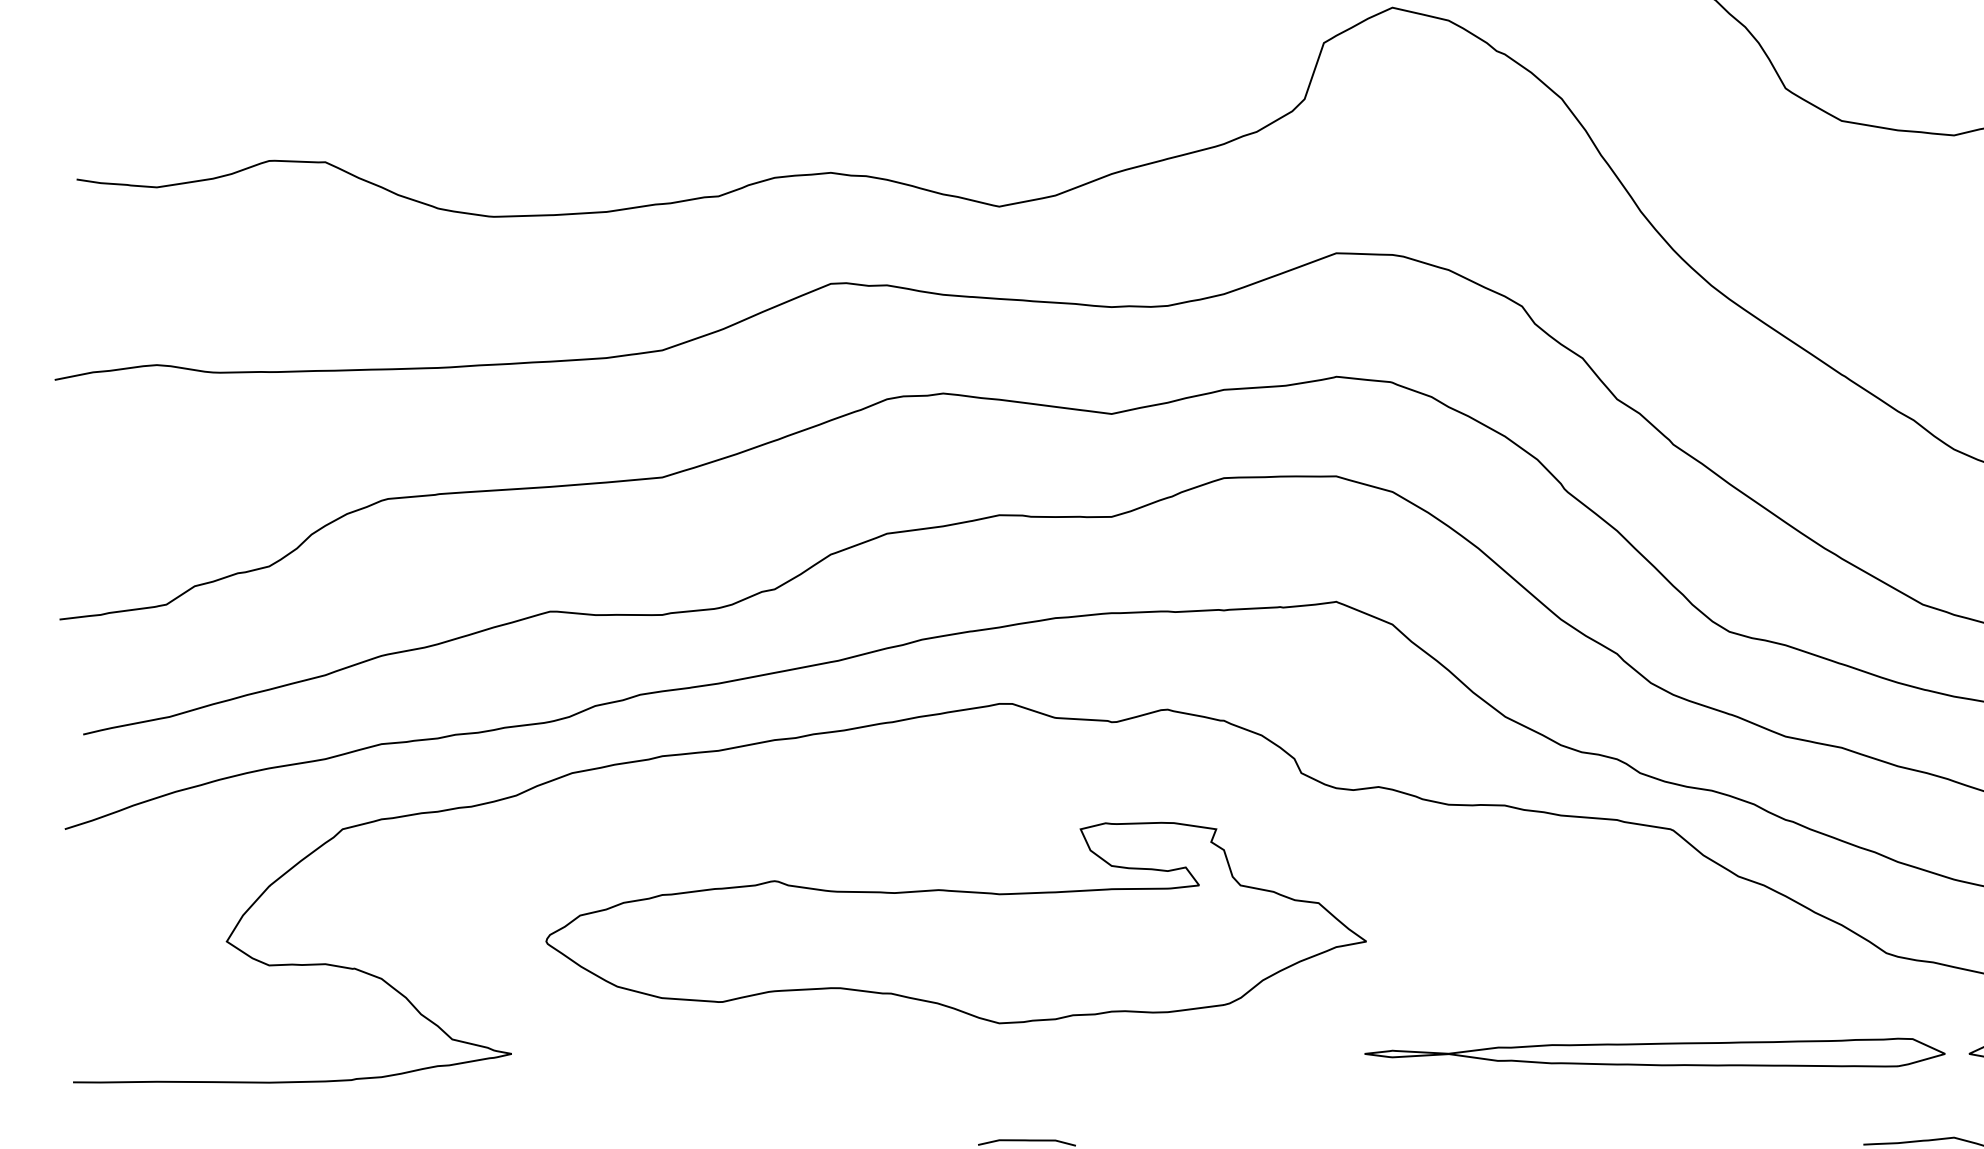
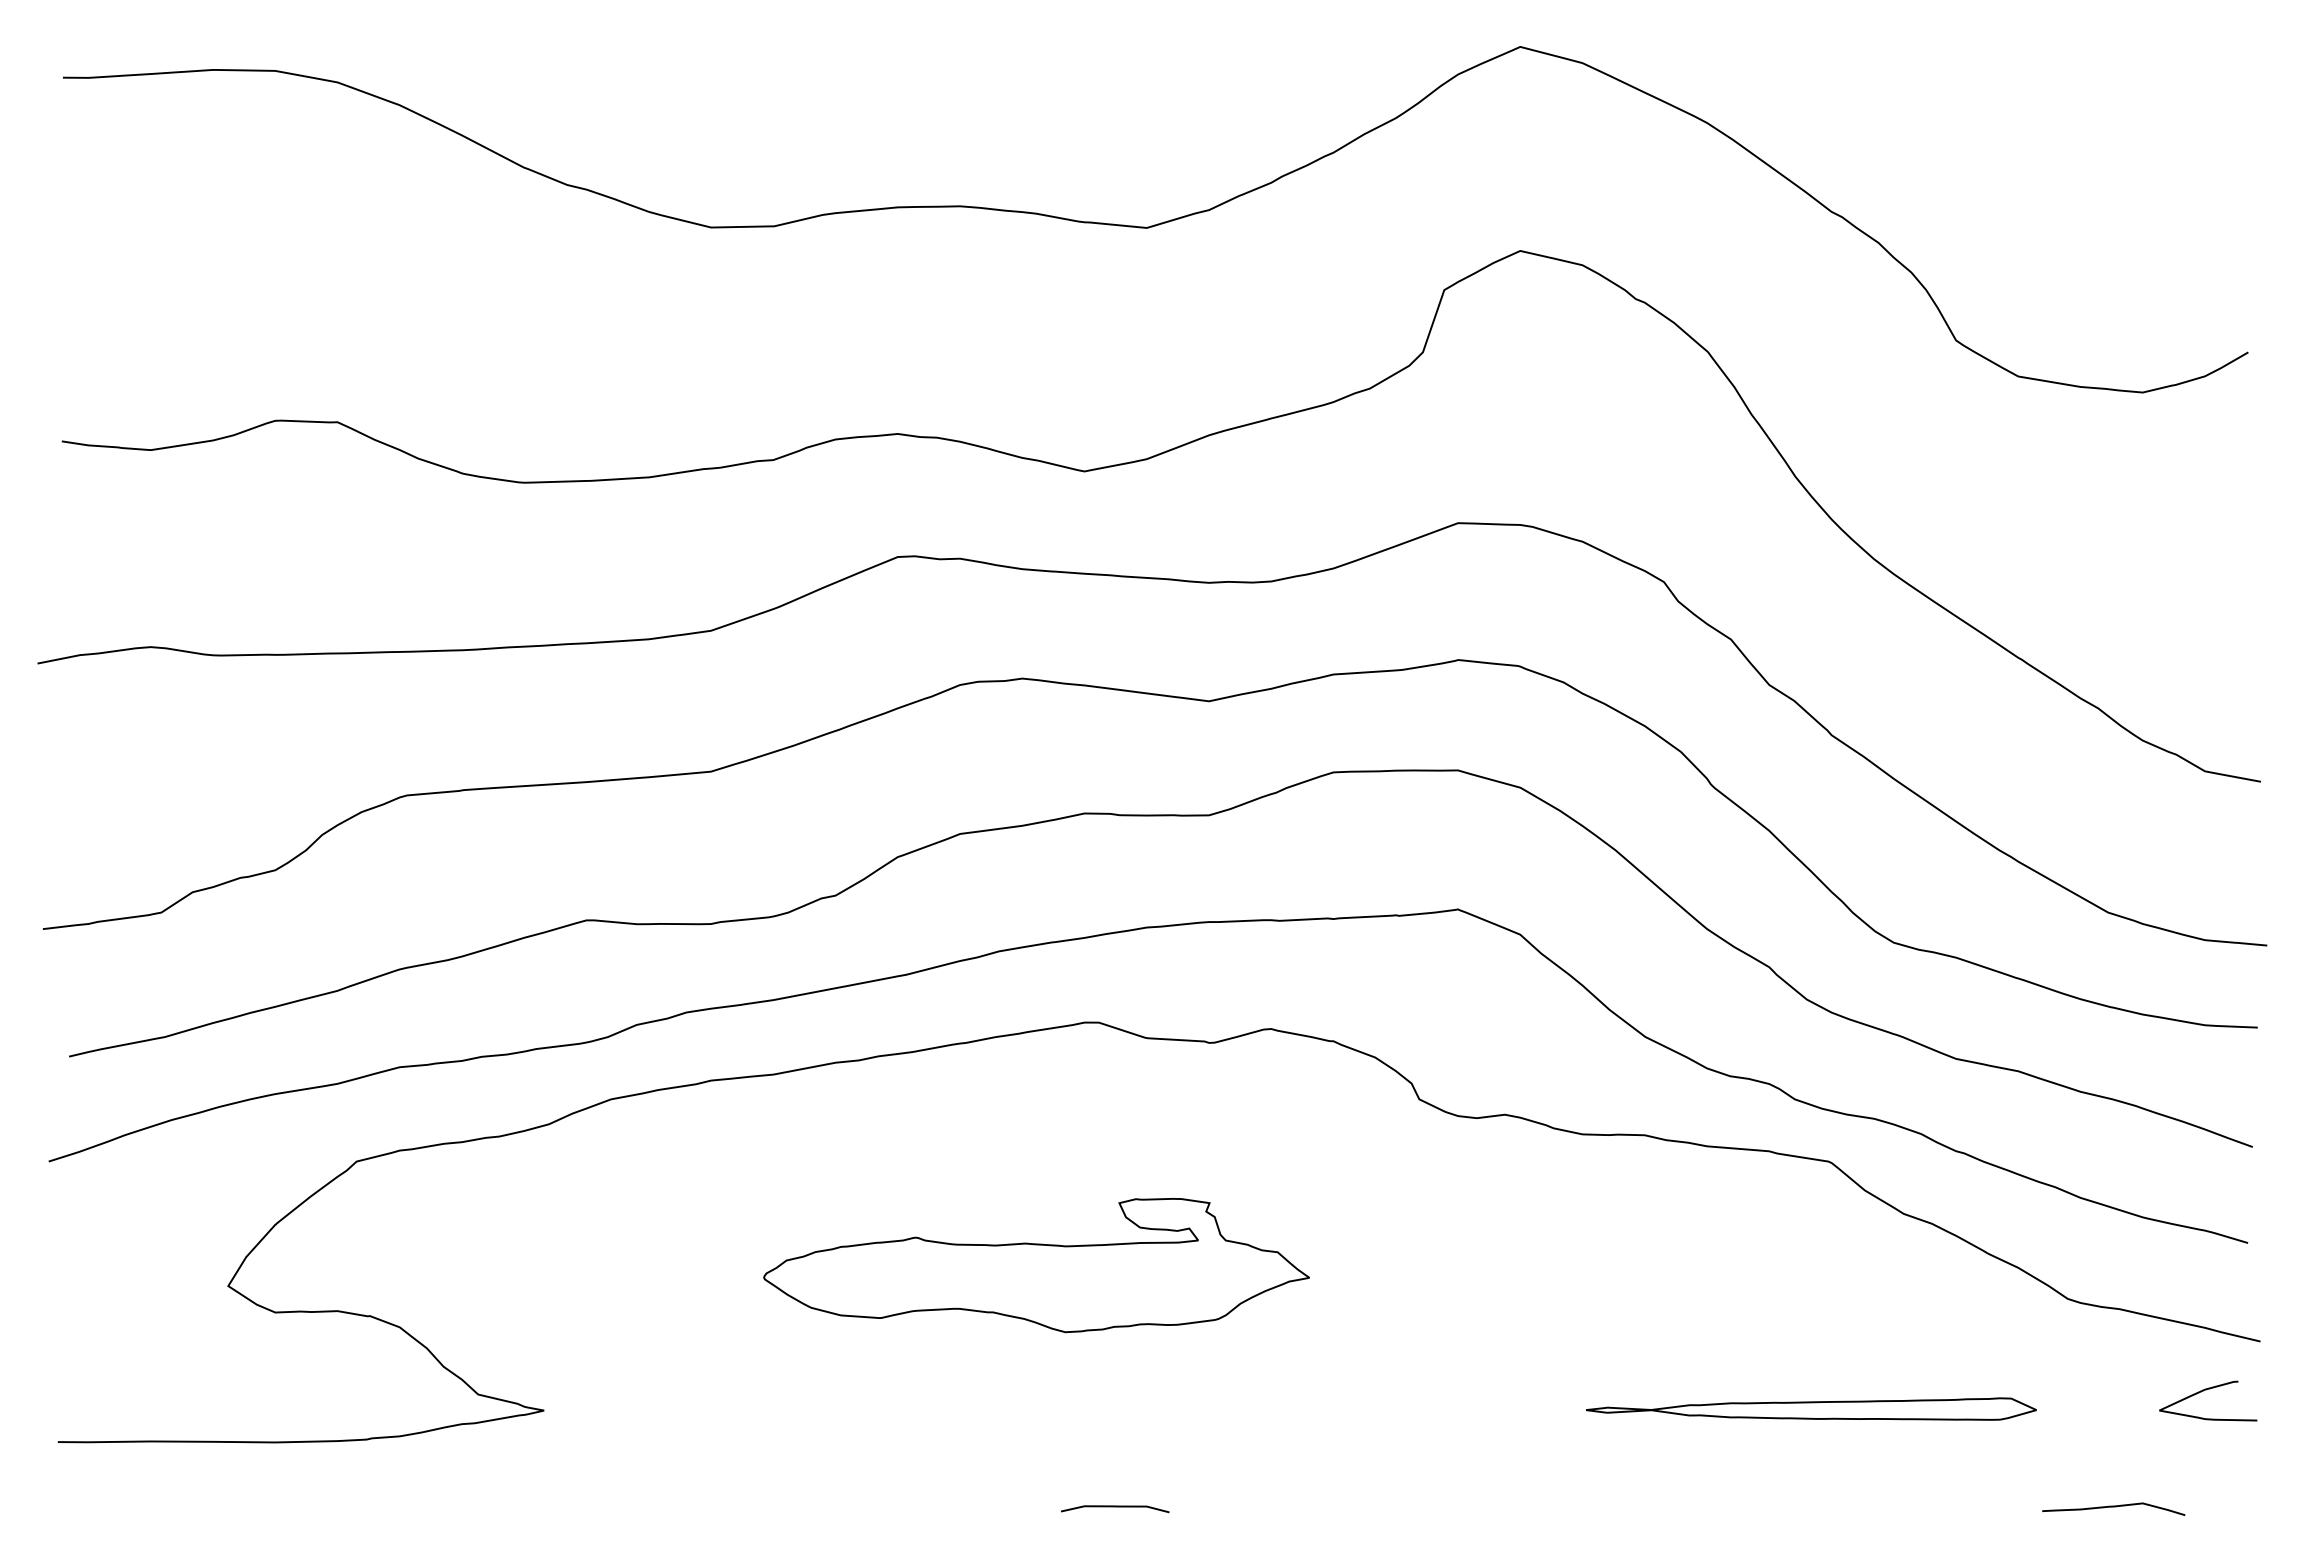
part: (955, 923) -> (1036, 1265), size x0.6
part: (1655, 1052) -> (1811, 1408), size x0.7

